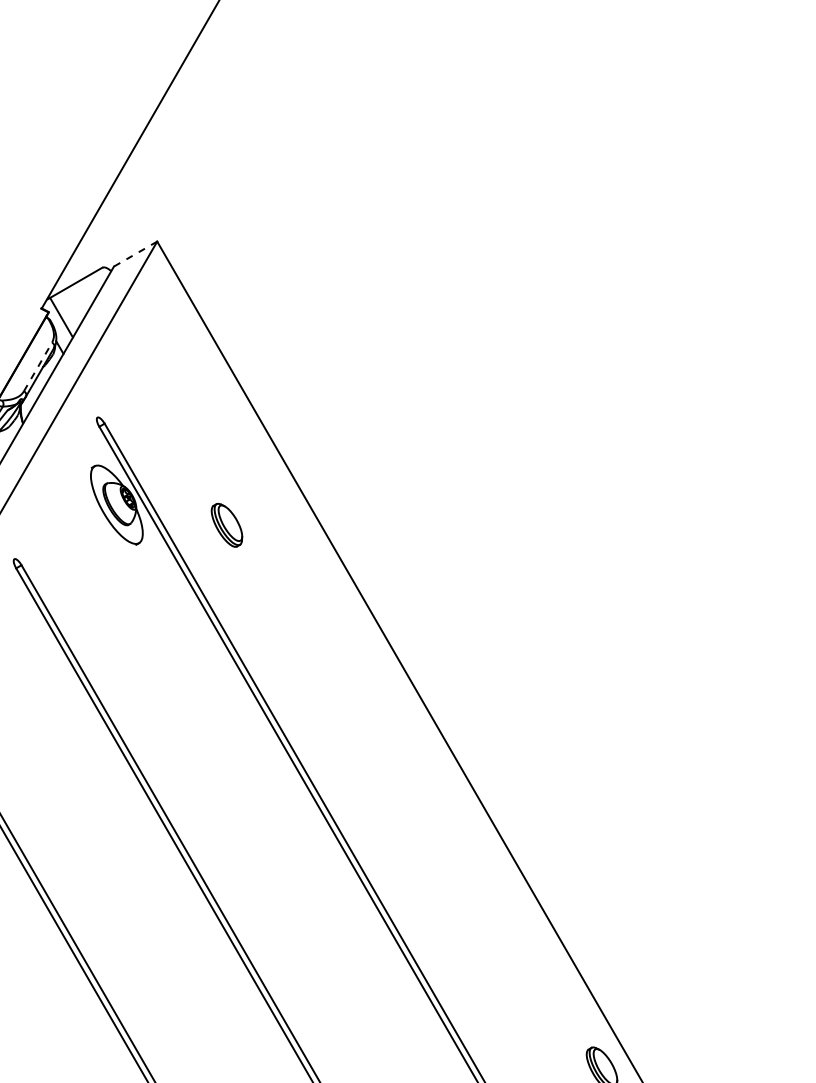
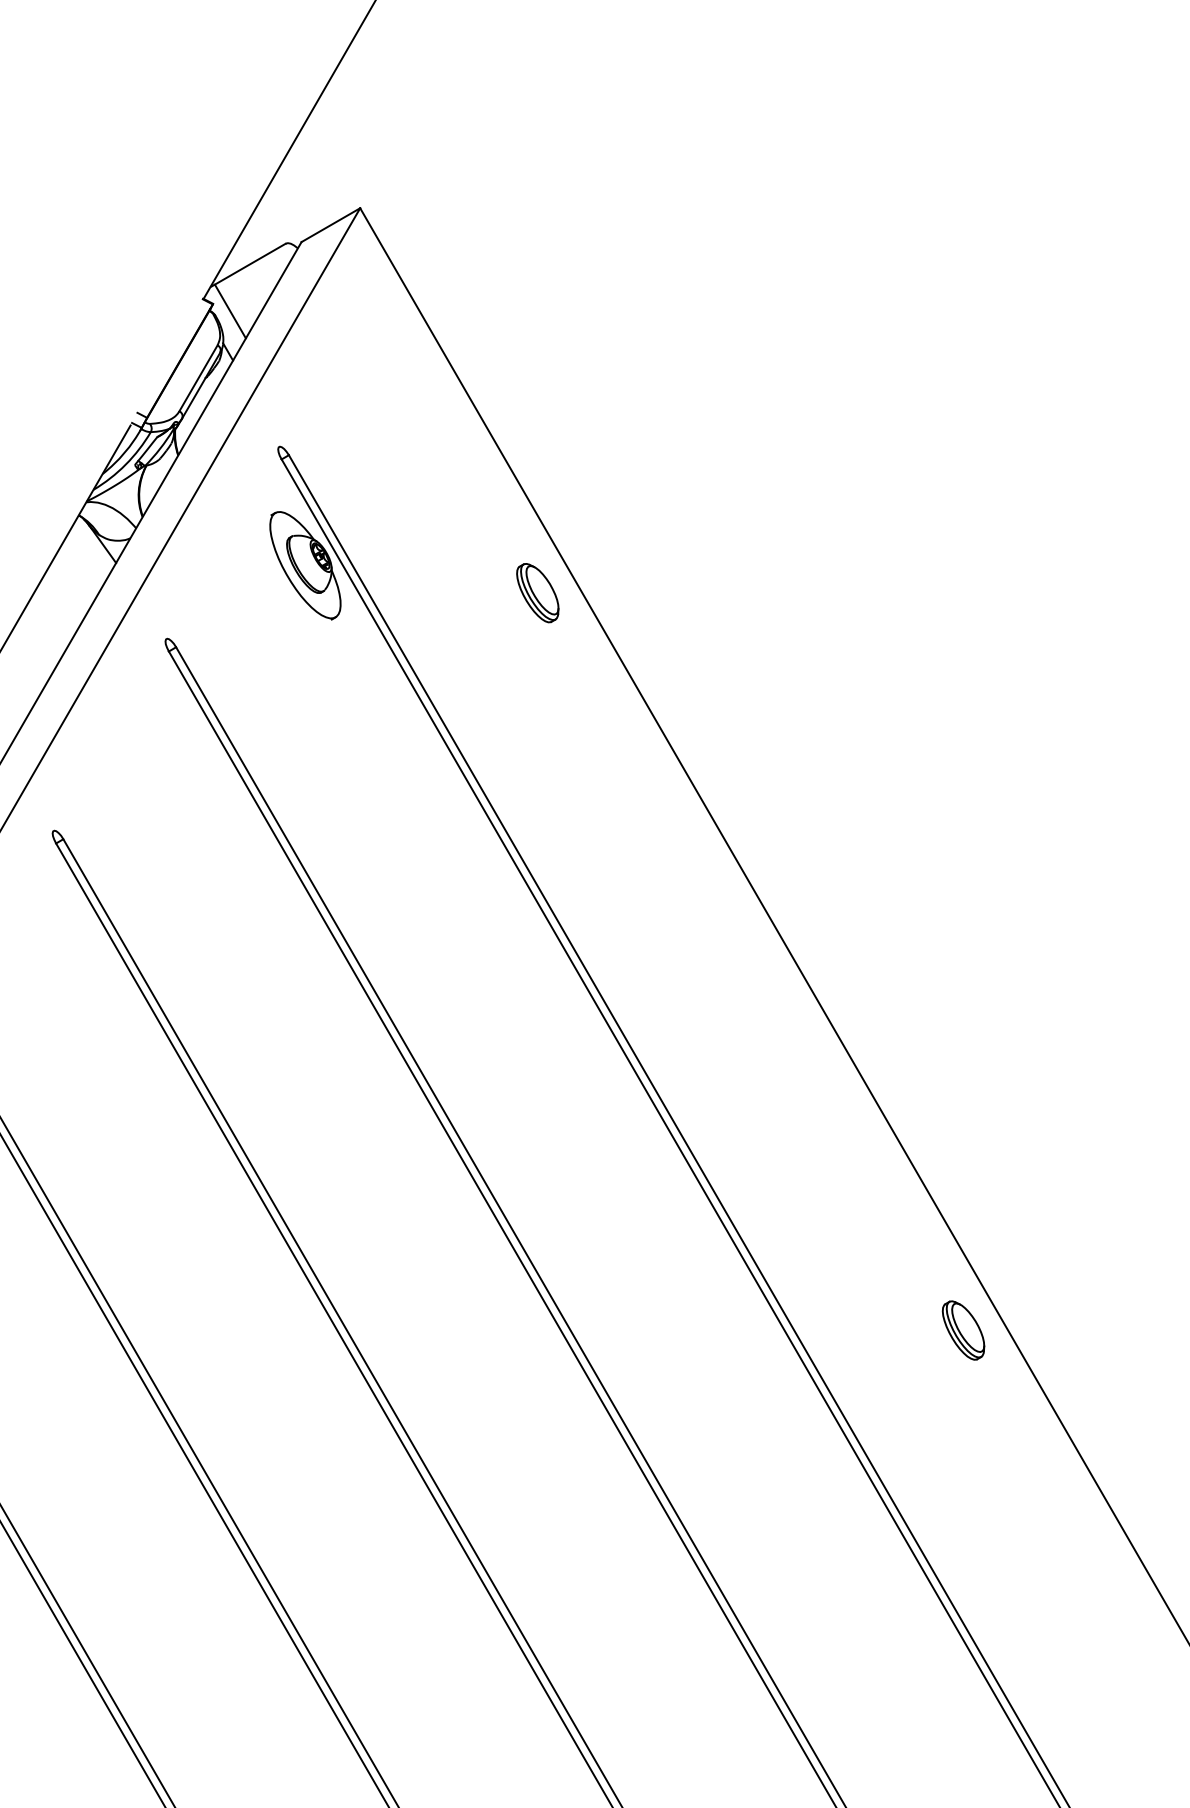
line: (135, 254) -> (330, 225), dashed -> solid
line: (38, 366) -> (198, 377), dashed -> solid
part: (226, 525) -> (537, 593), moved

